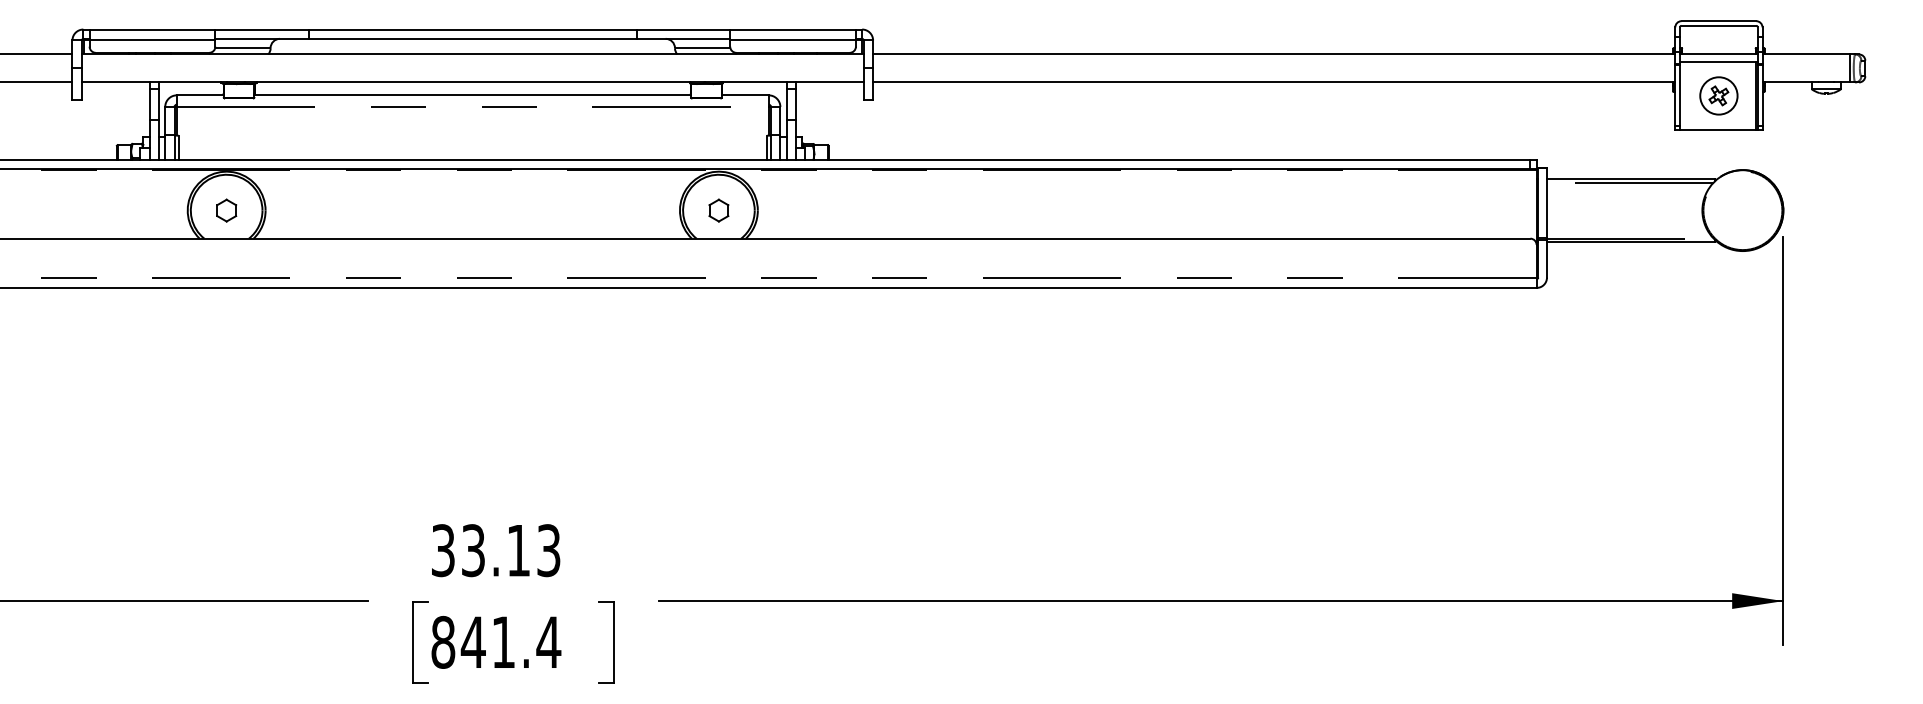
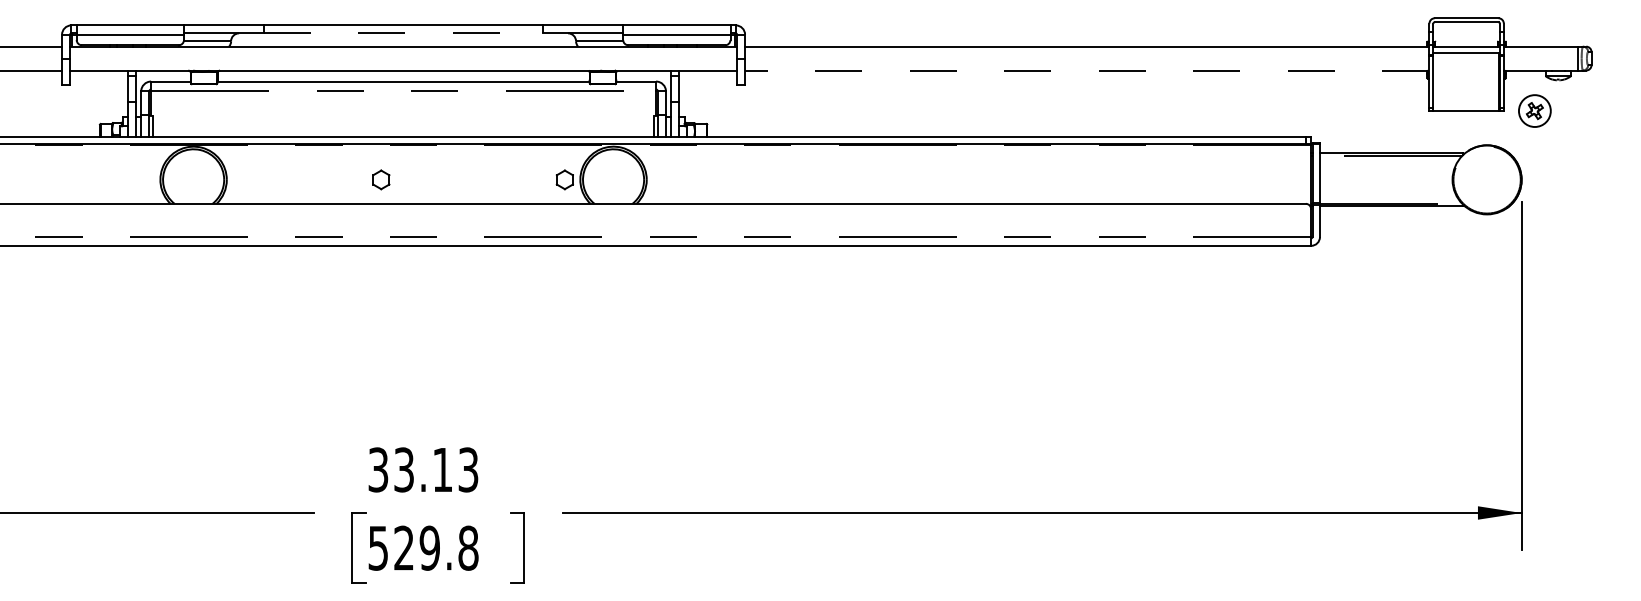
line: (472, 38) -> (403, 33), solid -> dashed
line: (1273, 82) -> (1086, 70), solid -> dashed
part: (1718, 95) -> (1534, 110), moved
part: (226, 210) -> (381, 179), moved
part: (718, 210) -> (564, 179), moved
text: (496, 641) -> (423, 547), 841.4 -> 529.8

